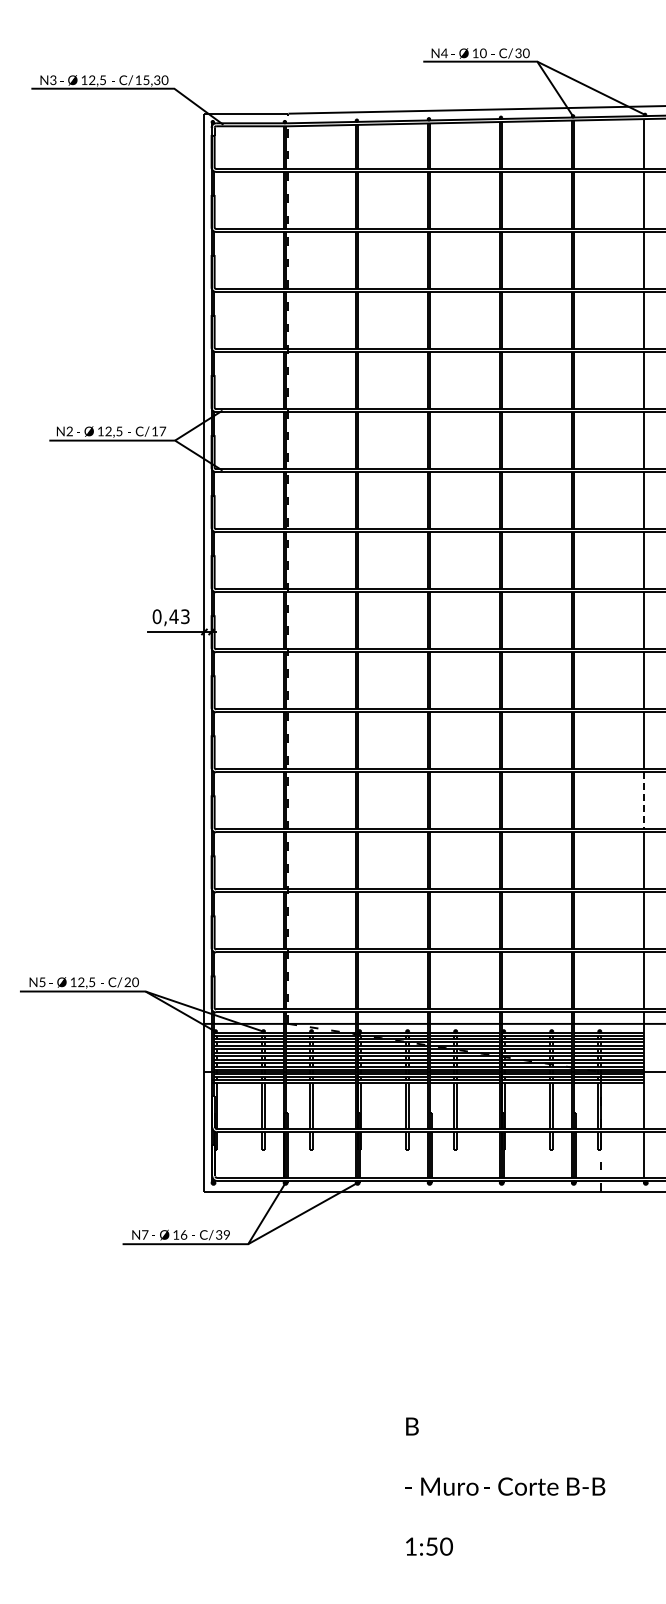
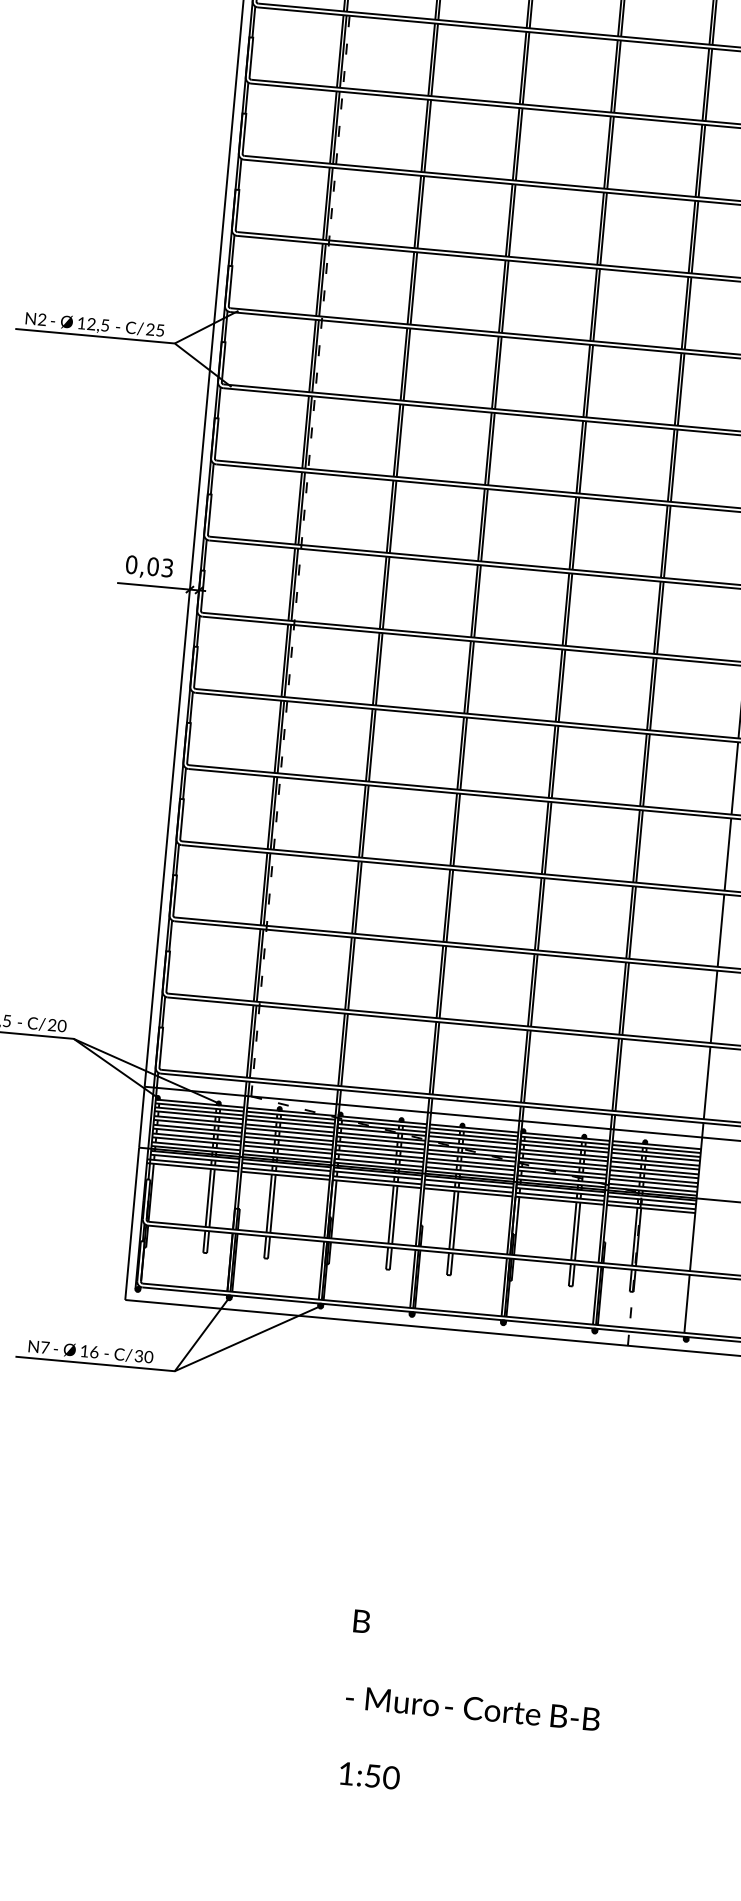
text: (159, 431) -> (156, 330), 17 -> 25
text: (173, 616) -> (152, 566), 0,43 -> 0,03
line: (643, 800) -> (727, 854), dashed -> solid
text: (226, 1236) -> (148, 1358), 39 -> 30

